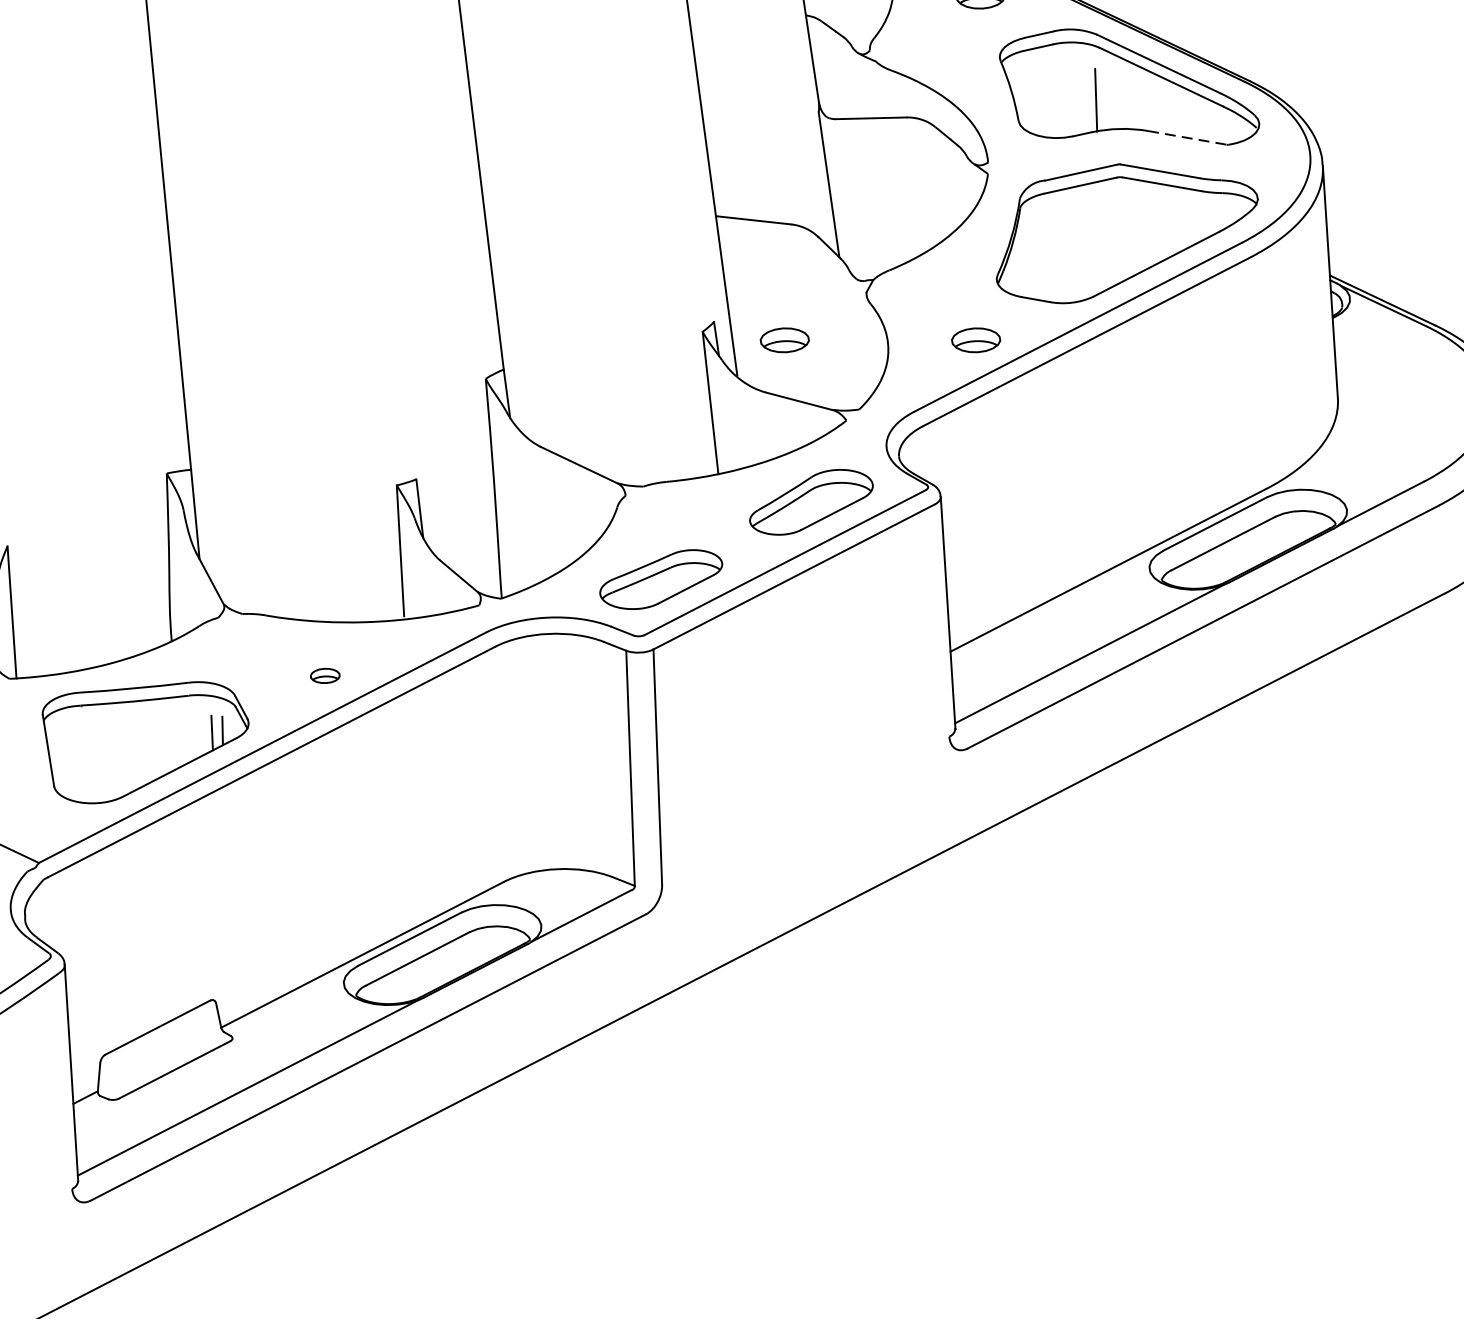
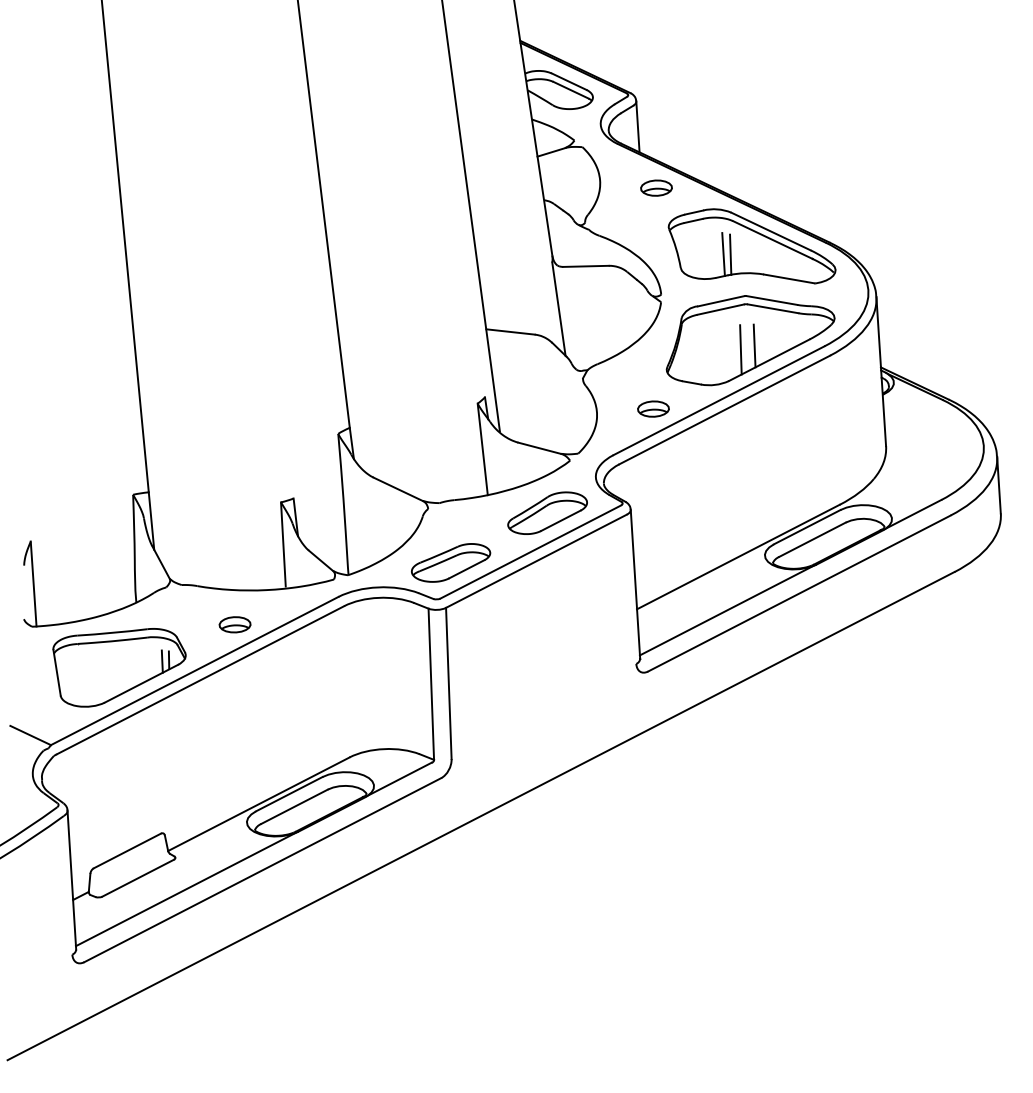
line: (1085, 99) -> (723, 254), added
line: (1187, 137) -> (789, 278), dashed -> solid
line: (1133, 241) -> (754, 345), added
line: (1111, 247) -> (740, 349), added
part: (784, 339) -> (530, 408), removed
part: (324, 675) -> (234, 624), size x1.67

